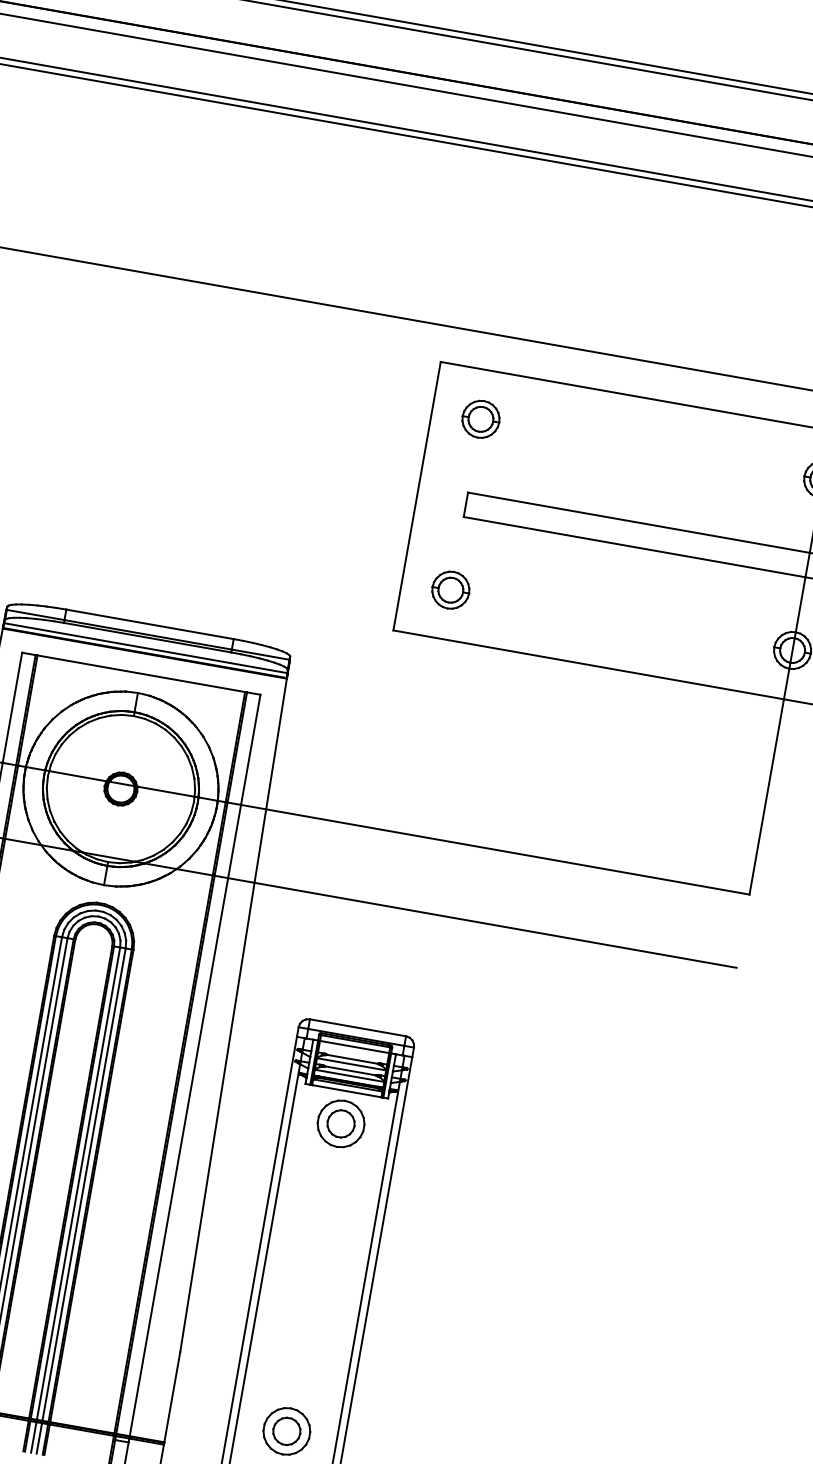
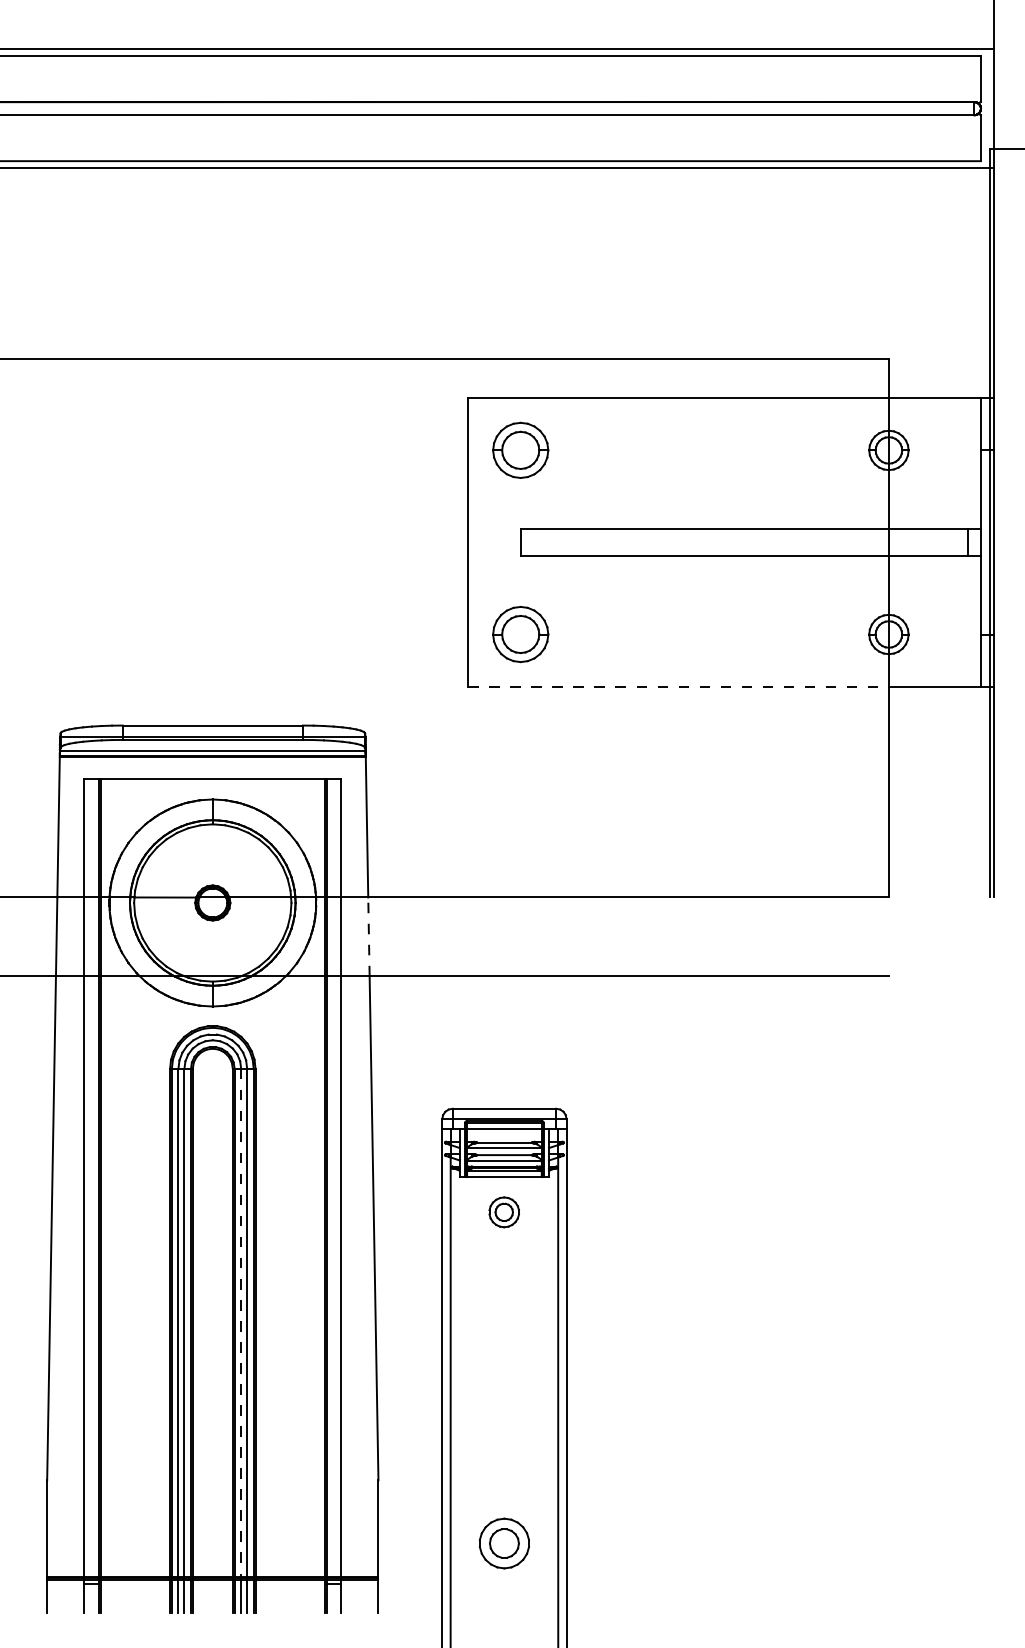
part: (480, 419) -> (520, 450), size x1.4
part: (450, 590) -> (520, 634), size x1.4
line: (589, 665) -> (679, 687), solid -> dashed
line: (260, 845) -> (368, 936), solid -> dashed
part: (340, 1123) -> (503, 1212), size x0.6
line: (78, 1184) -> (241, 1323), solid -> dashed

